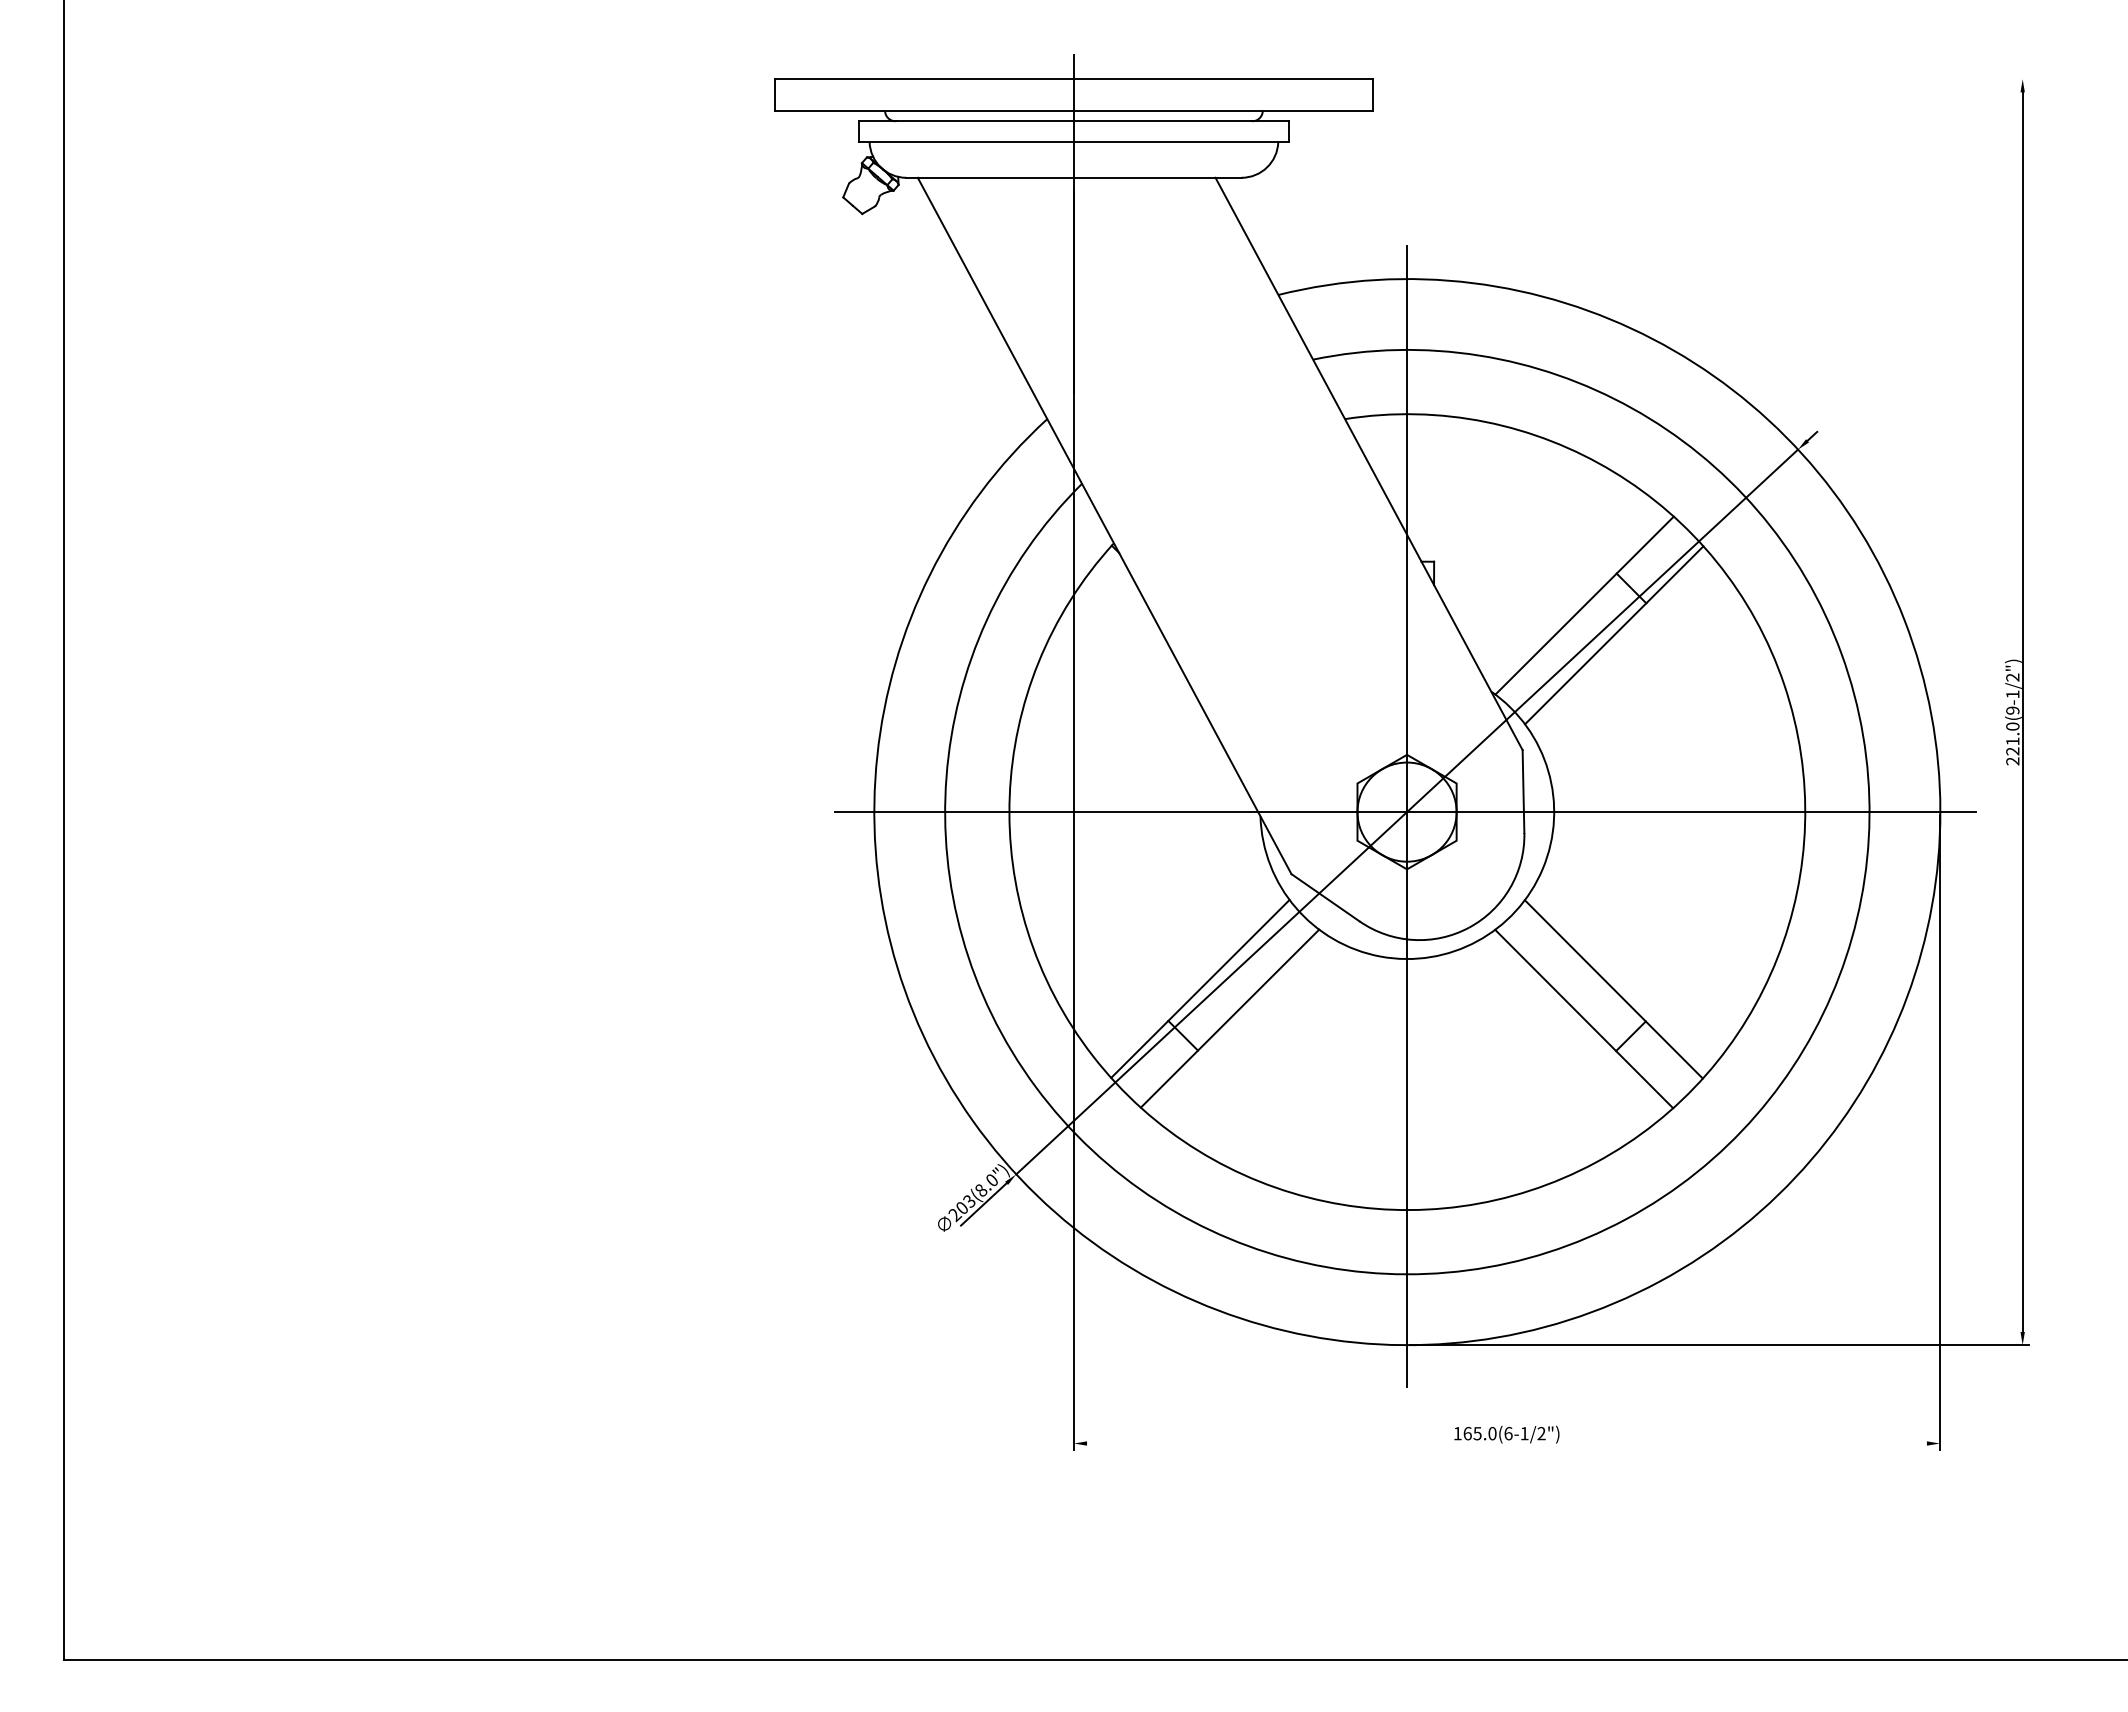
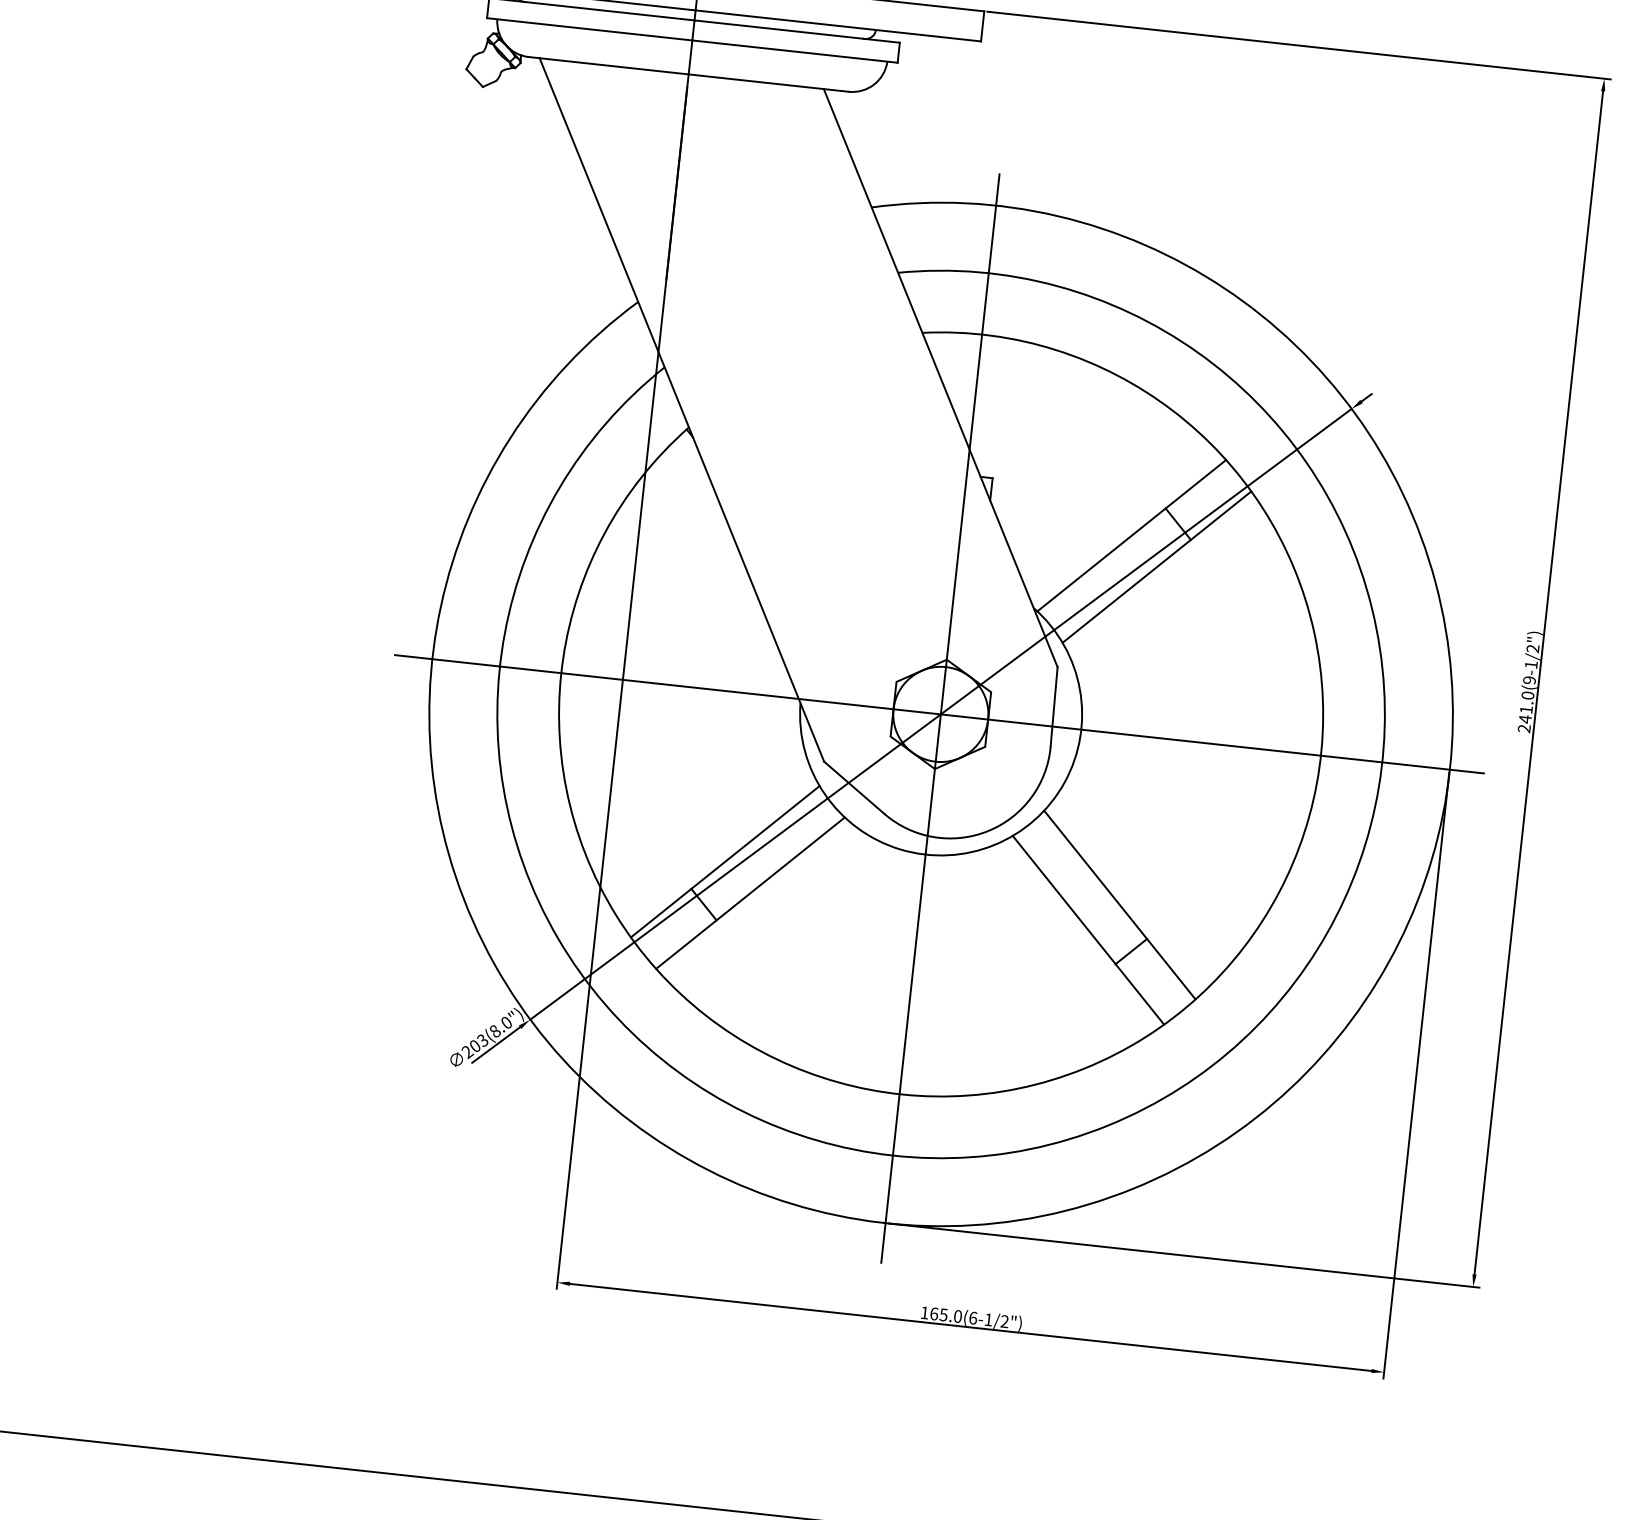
line: (1702, 79) -> (1298, 45), added
text: (2012, 751) -> (1525, 719), 221.0(9-1/2") -> 241.0(9-1/2")
line: (1506, 1443) -> (970, 1327), added

